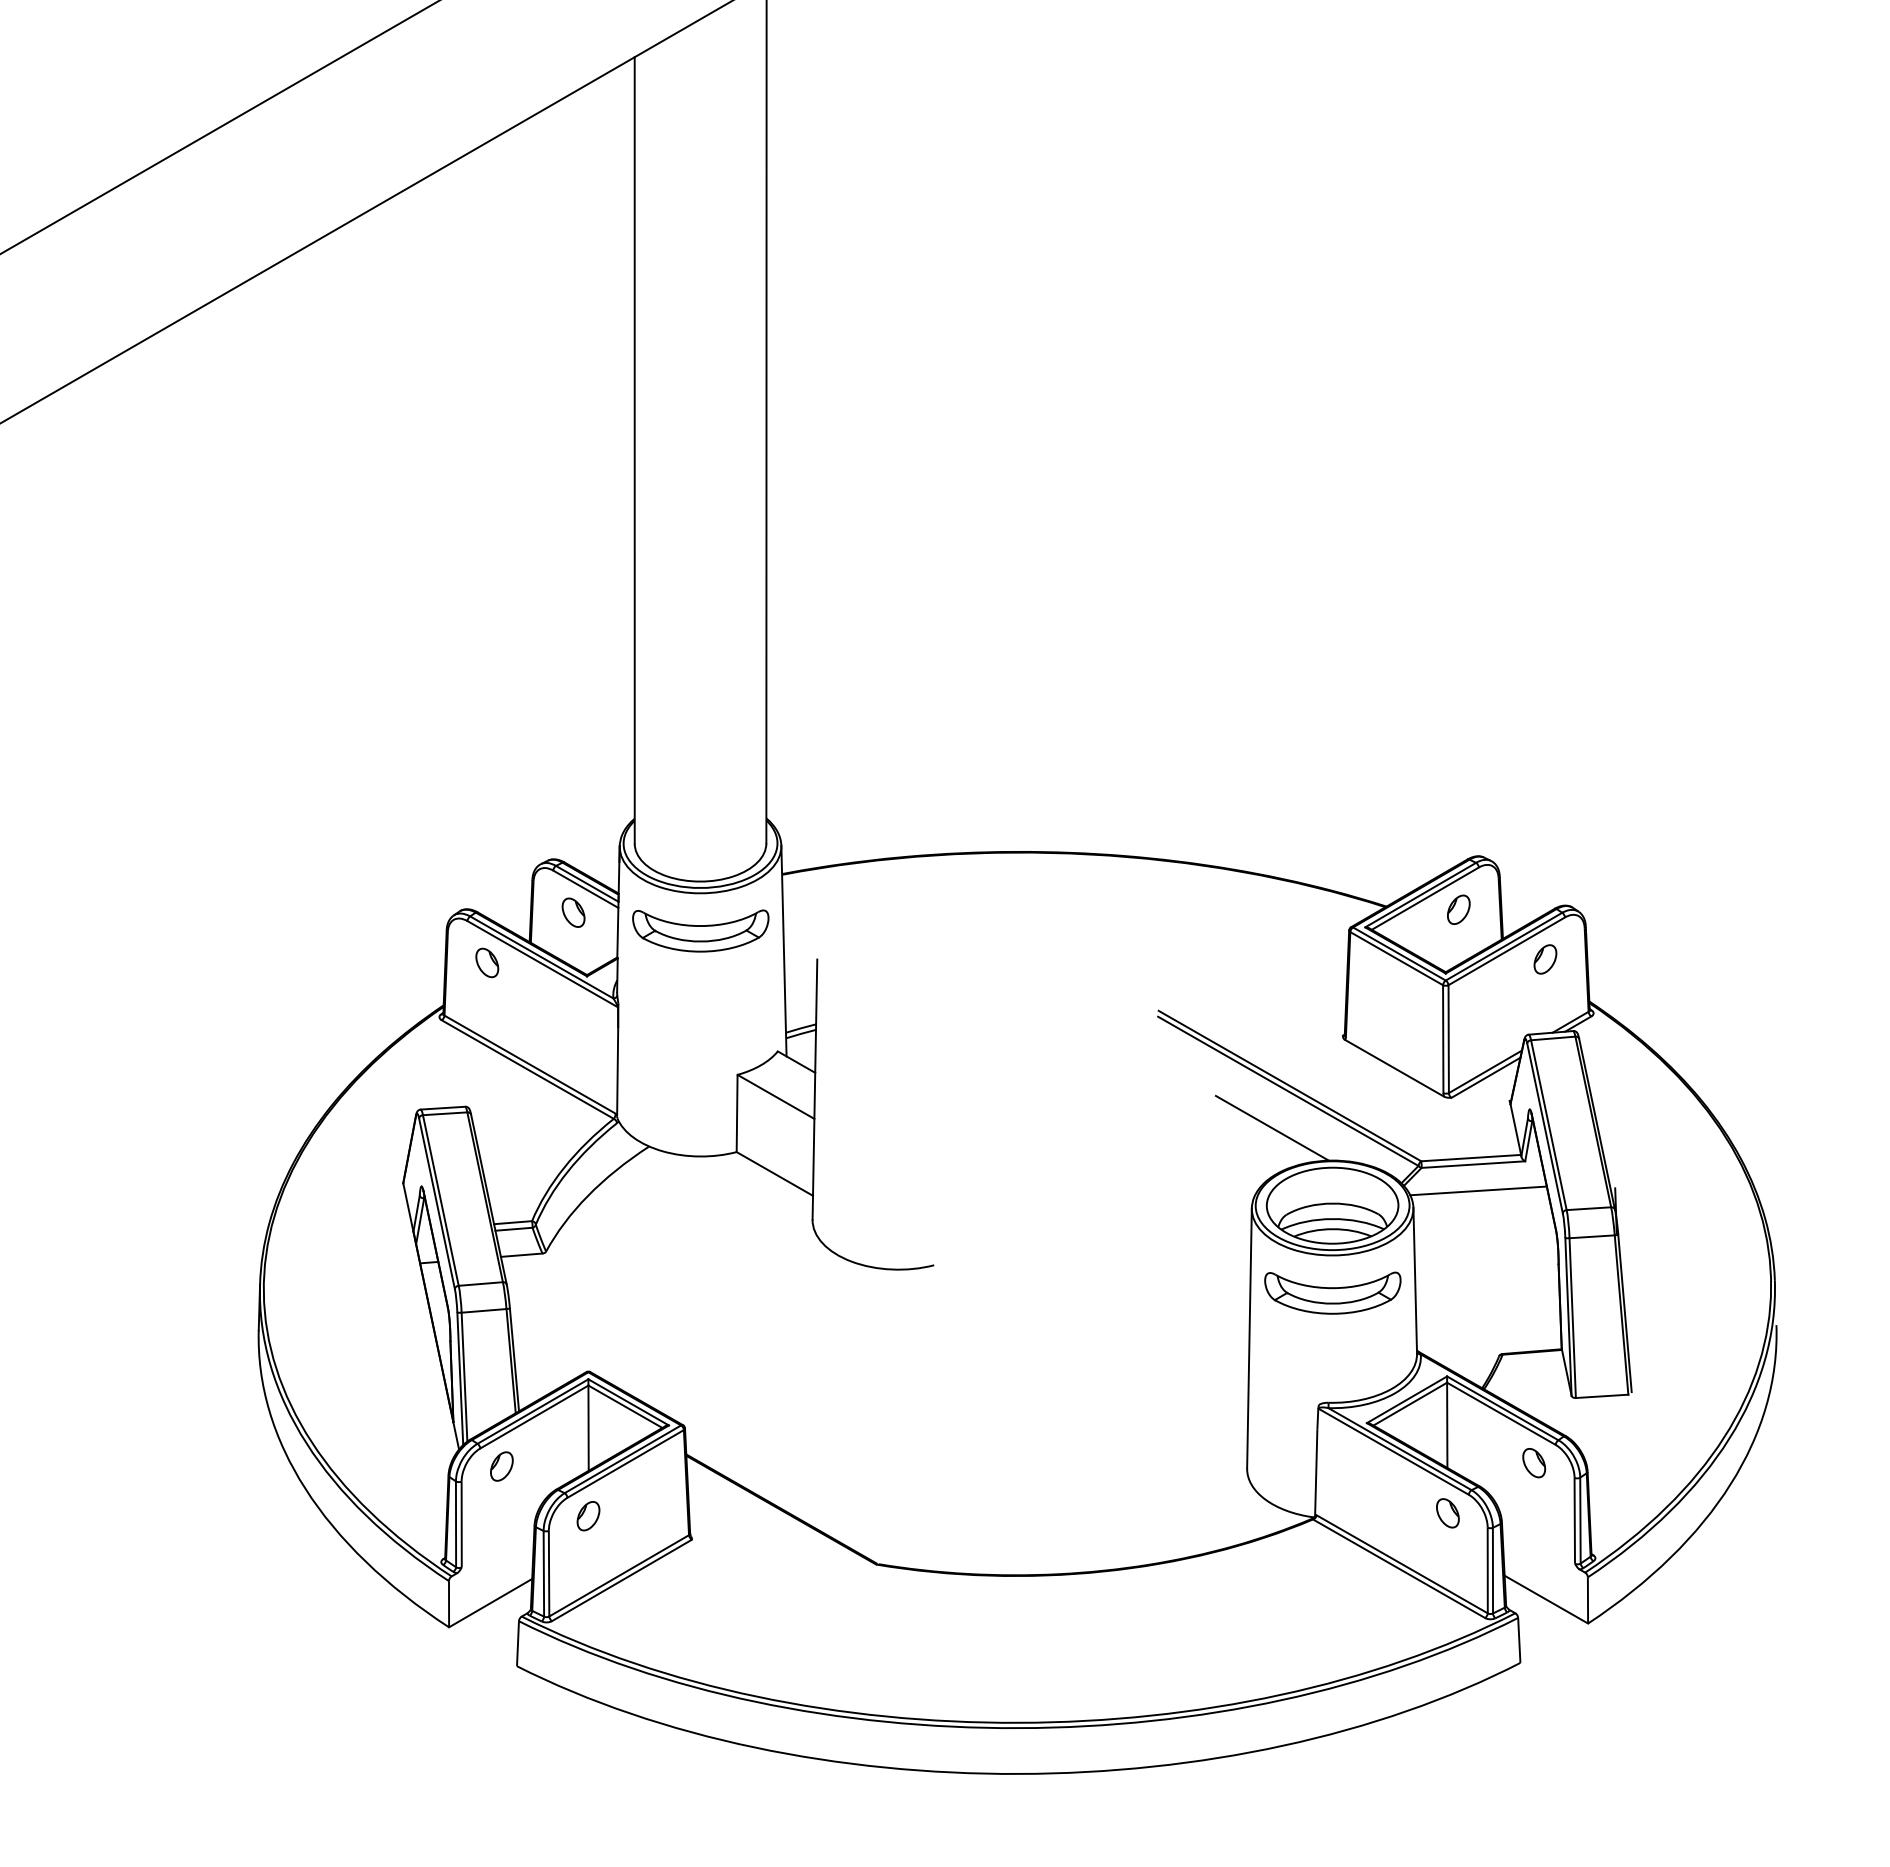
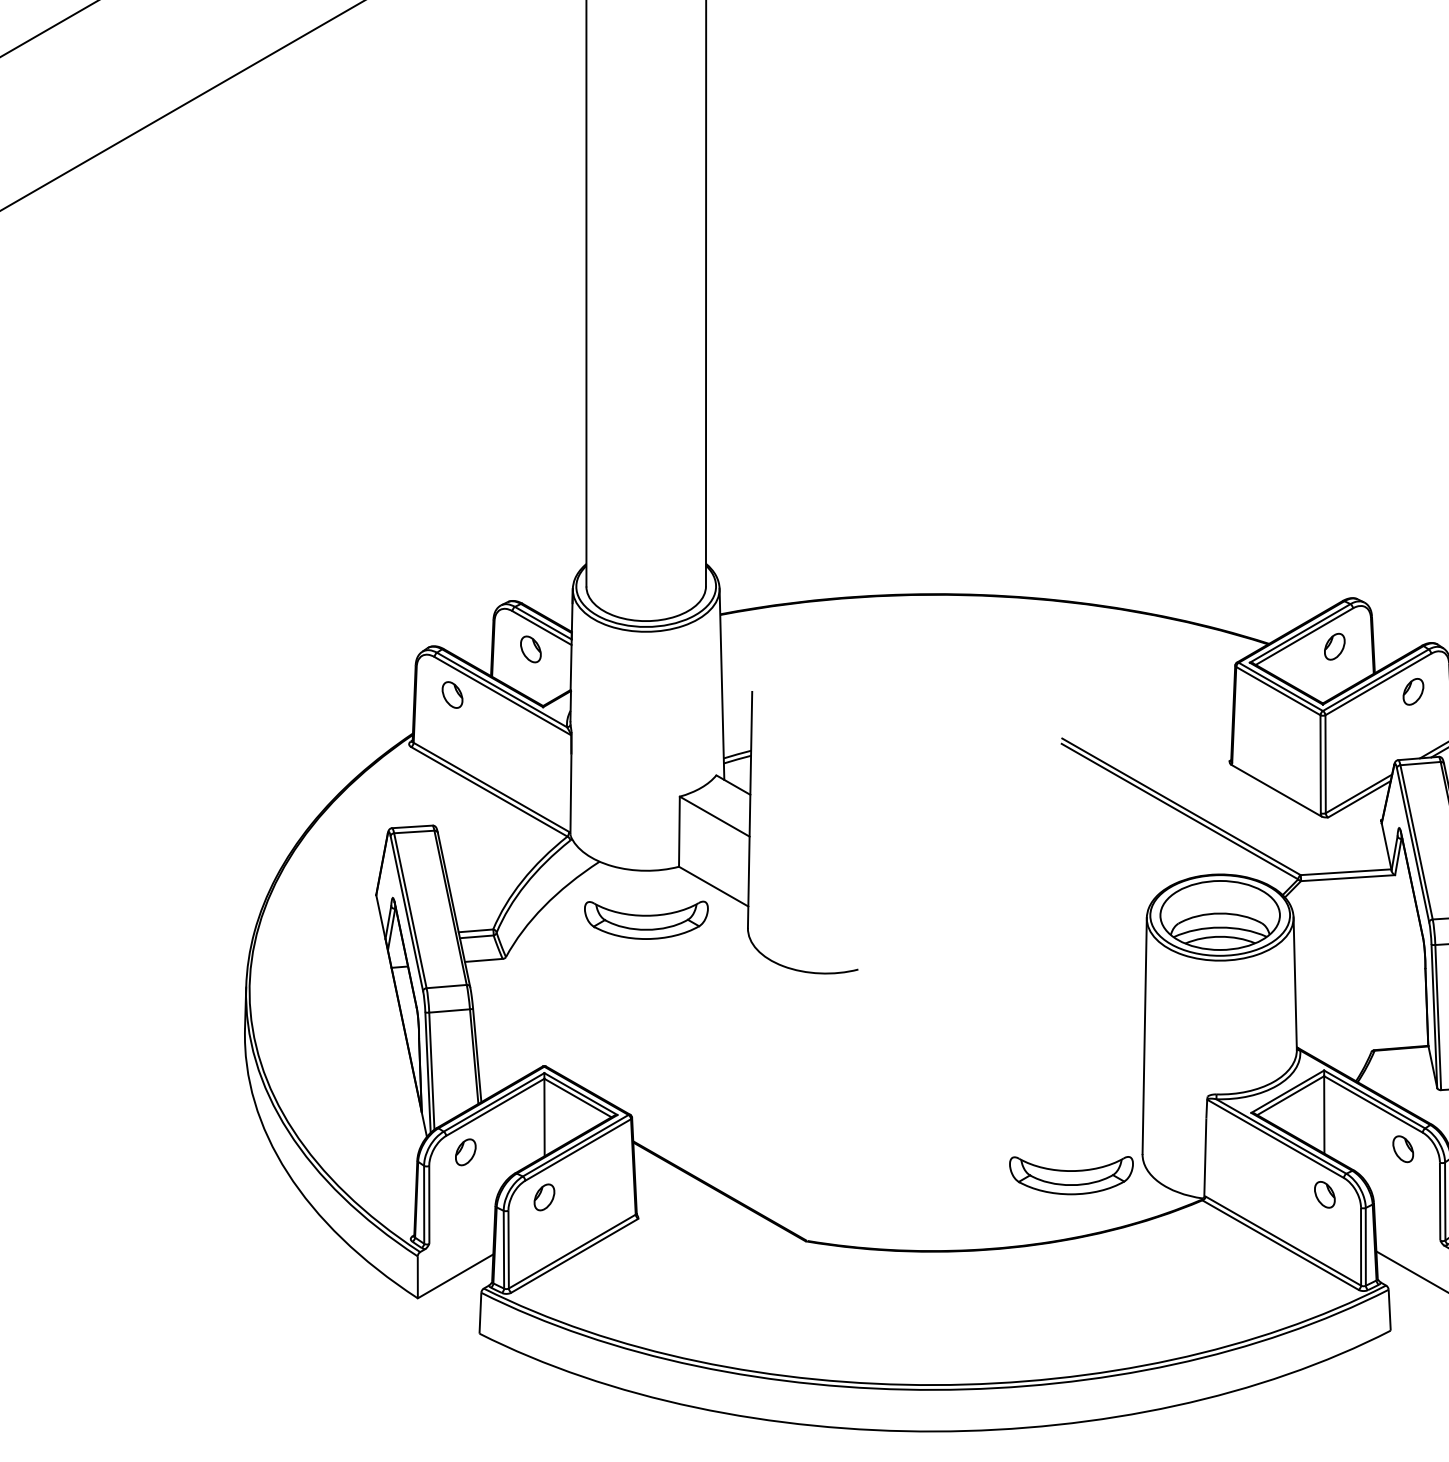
part: (700, 930) -> (646, 919), moved
line: (1271, 1127) -> (1164, 844), removed
line: (1478, 1190) -> (1352, 901), removed
part: (1332, 1292) -> (1071, 1174), moved

